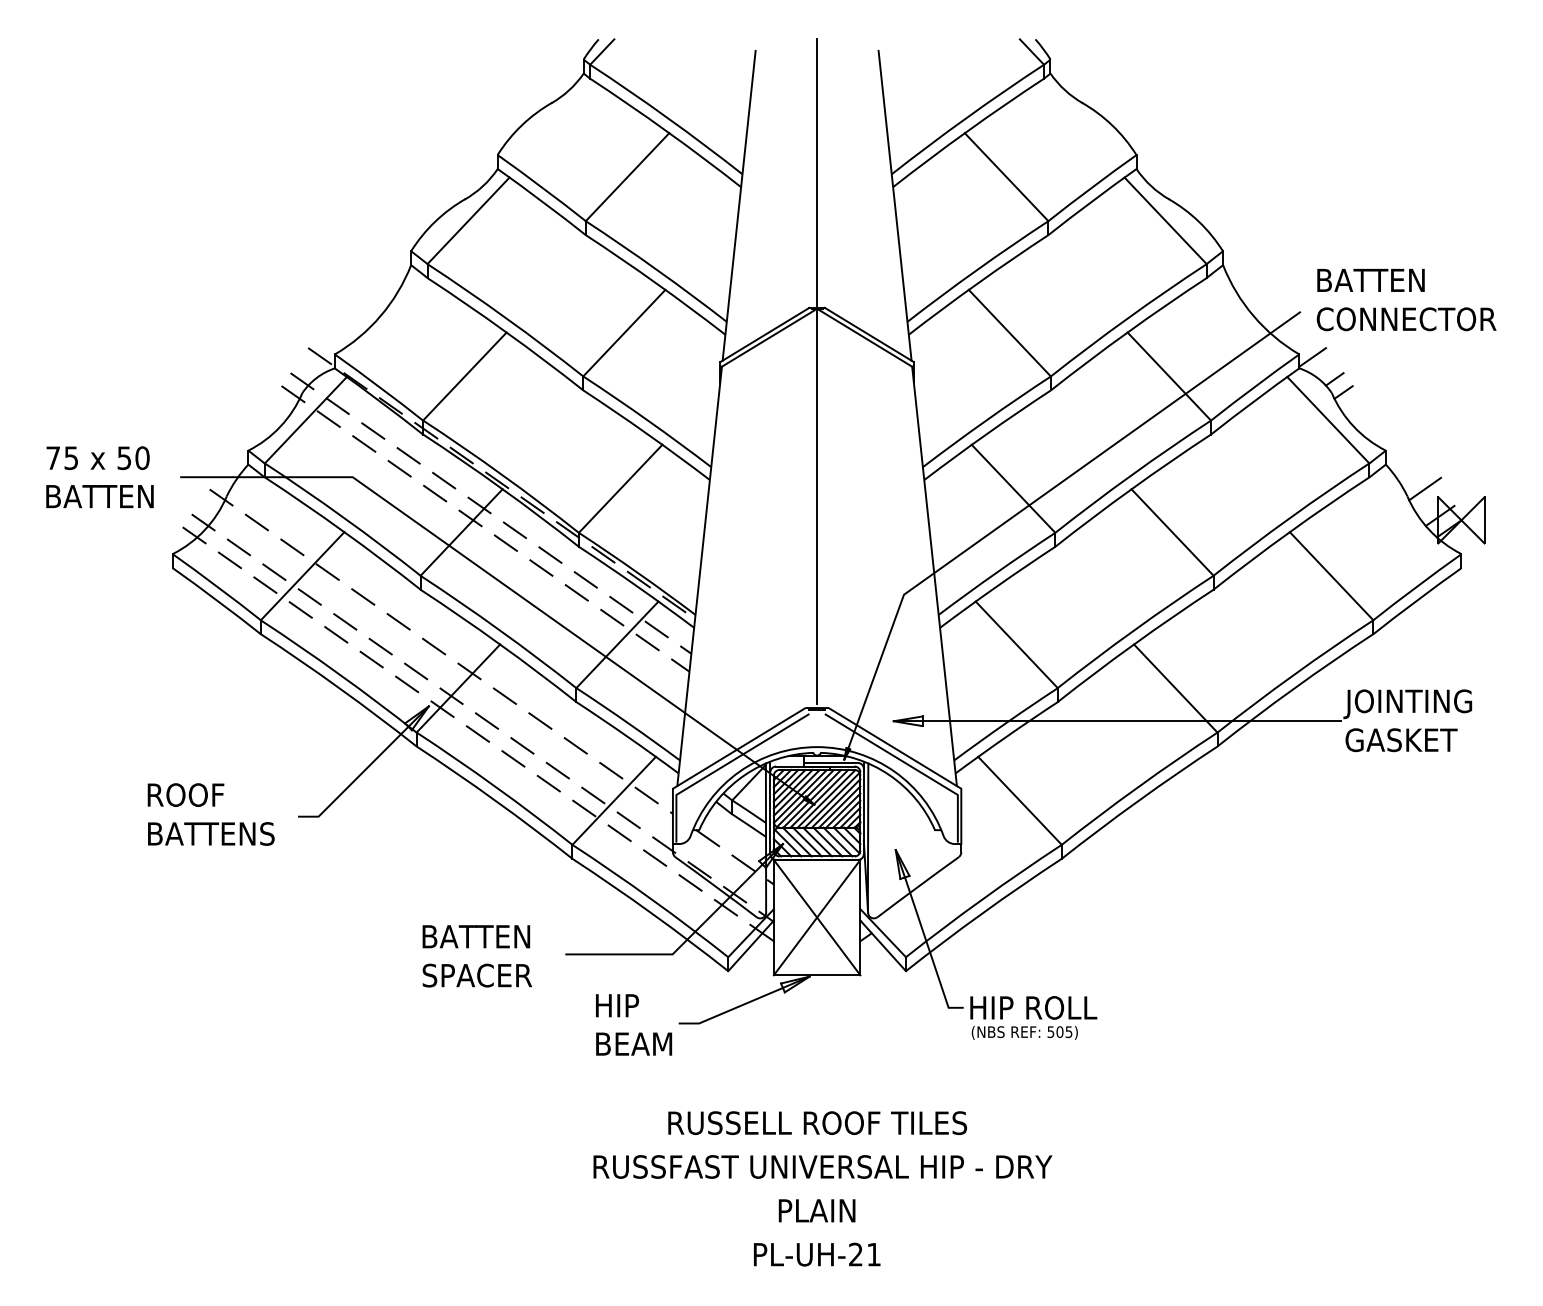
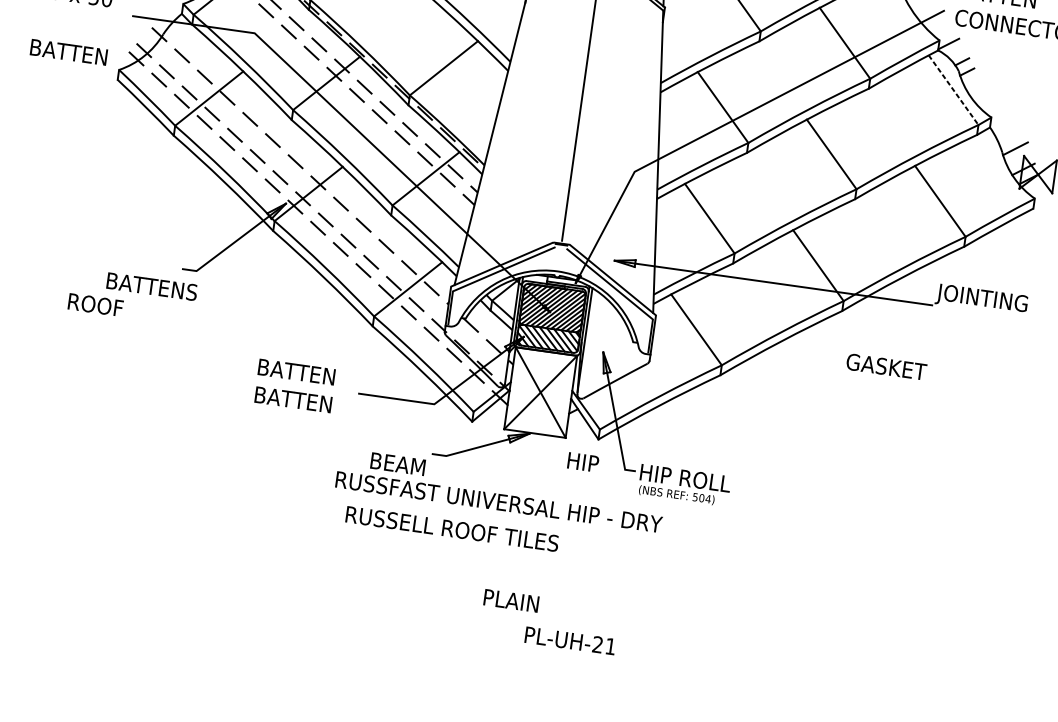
line: (1328, 420) -> (953, 90), solid -> dashed
text: (99, 496) -> (68, 52), moved
text: (1401, 740) -> (886, 367), moved
text: (185, 794) -> (95, 304), moved
text: (211, 833) -> (152, 286), moved
text: (476, 975) -> (292, 399), SPACER -> BATTEN
text: (617, 1005) -> (583, 462), moved
text: (1068, 1032) -> (707, 499), 505) -> 504)
text: (817, 1123) -> (452, 529), moved
text: (822, 1166) -> (498, 501), moved
text: (817, 1254) -> (570, 640), moved

